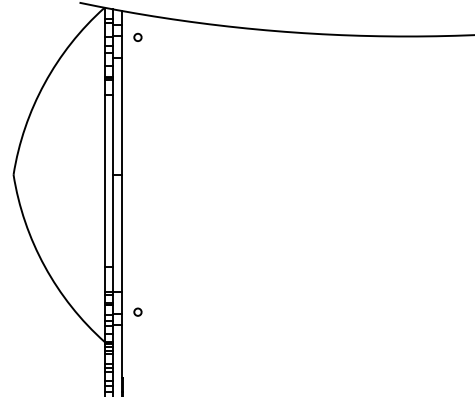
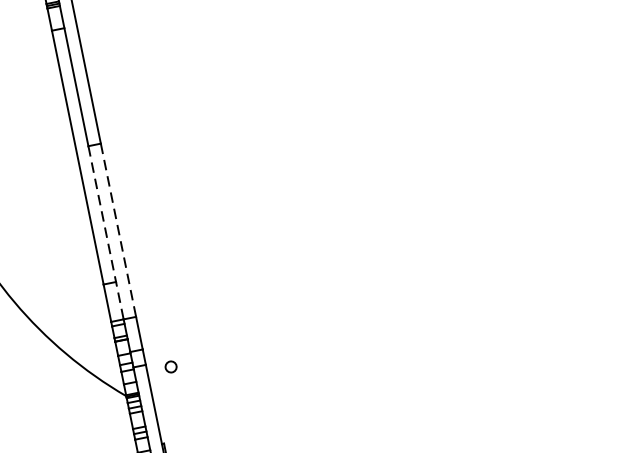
line: (113, 233) -> (106, 232), solid -> dashed
line: (121, 233) -> (117, 230), solid -> dashed
circle: (137, 311) -> (170, 366), moved

